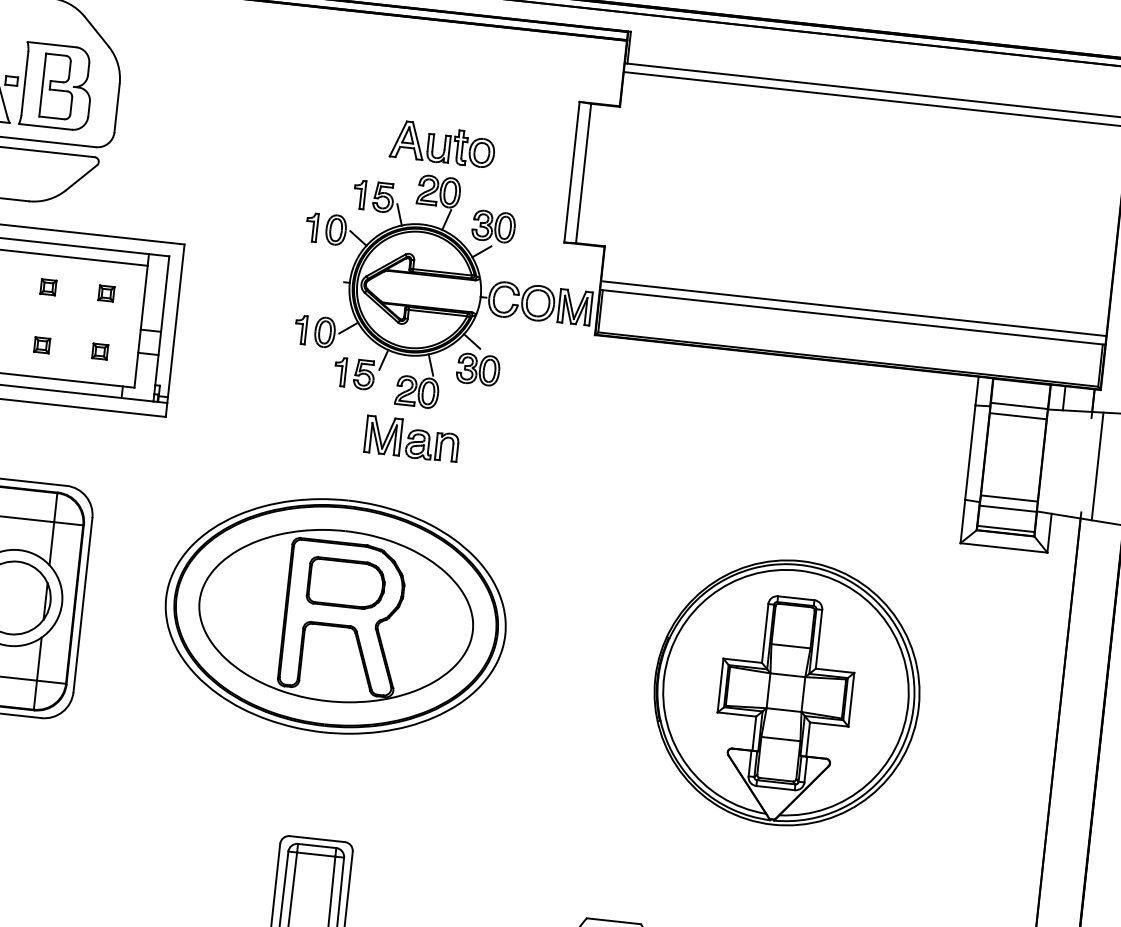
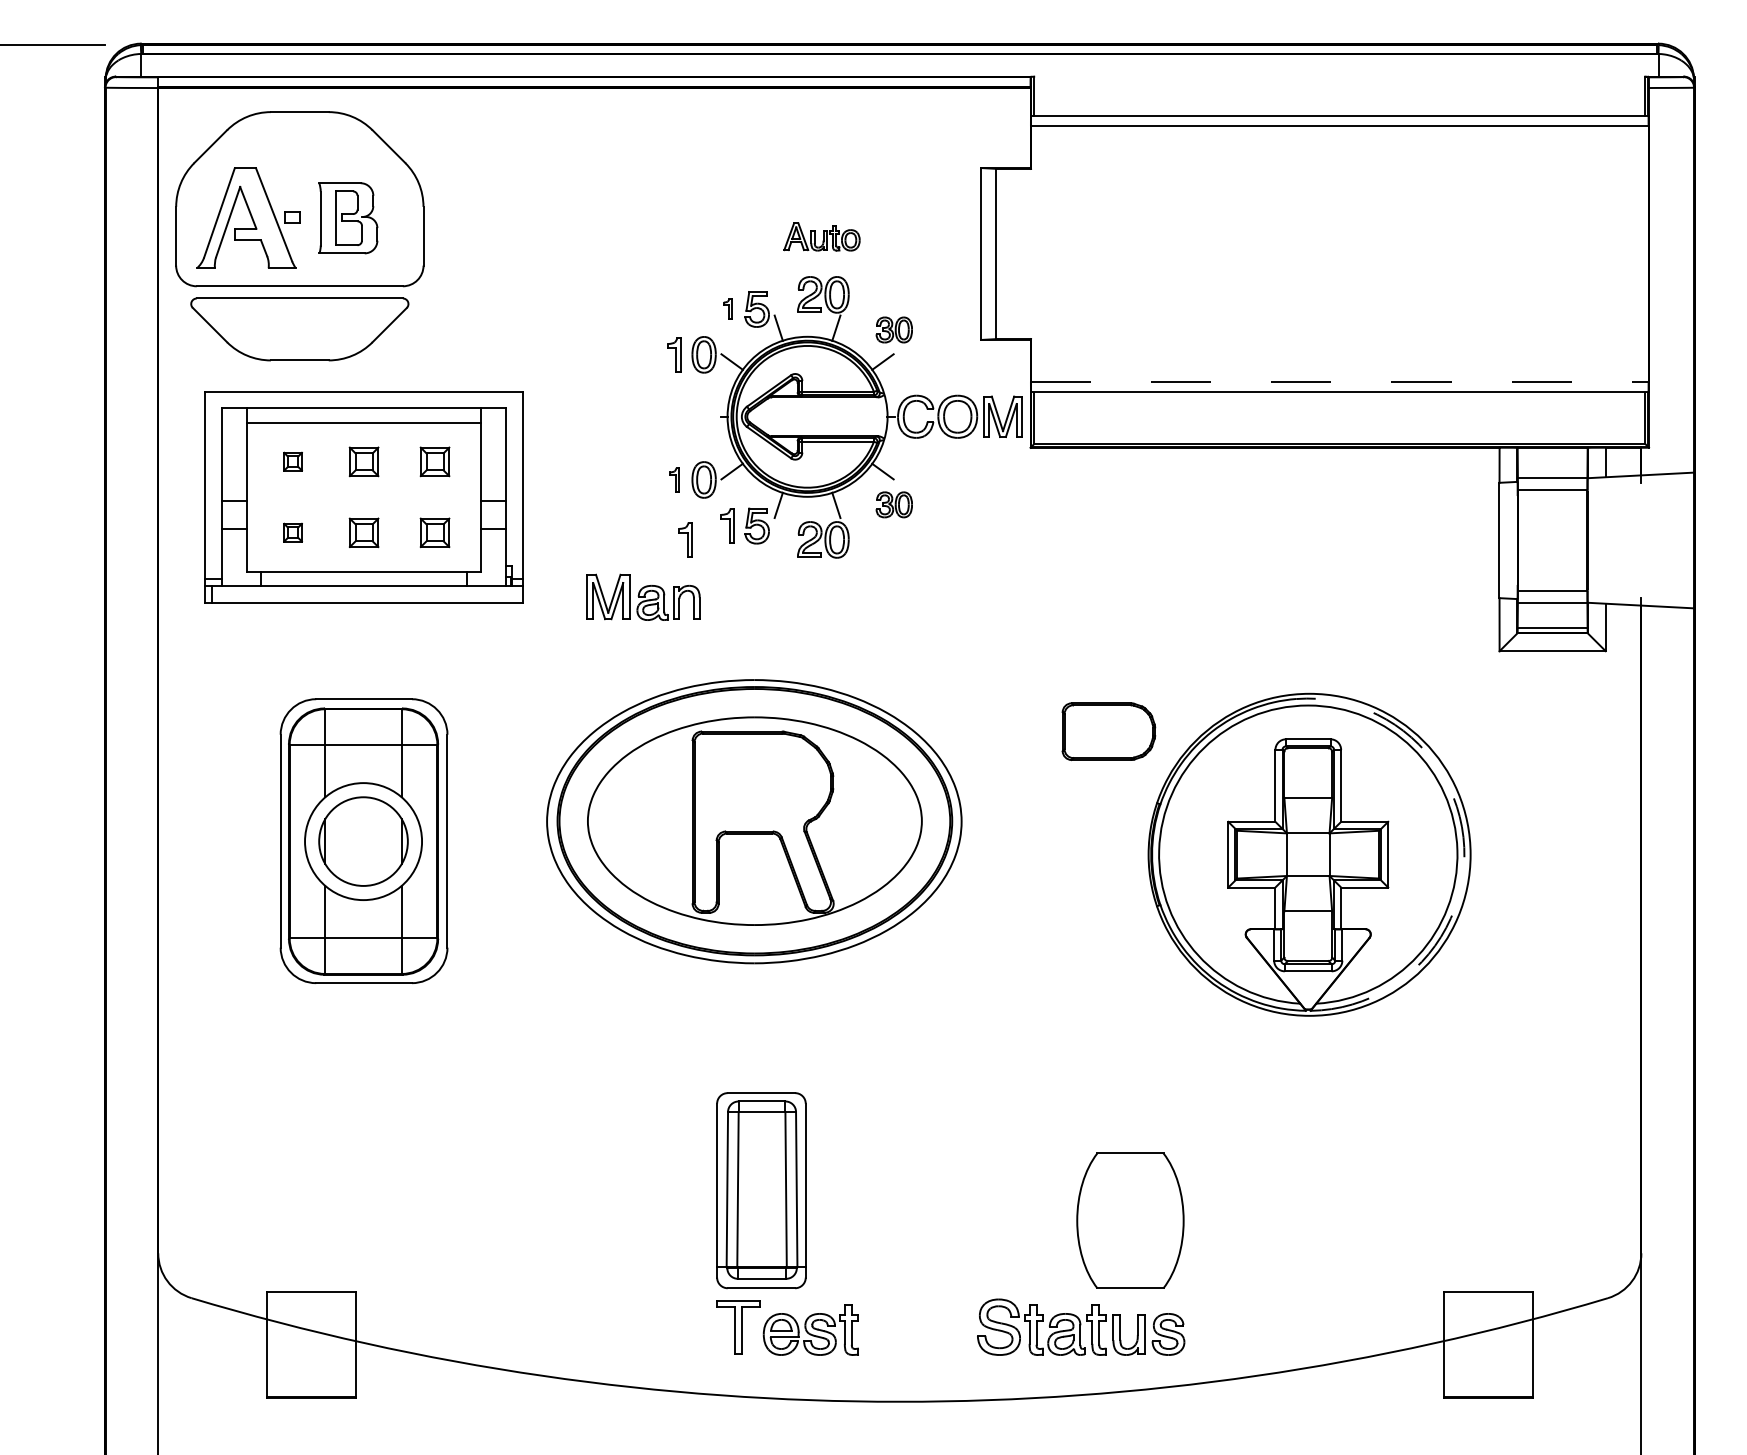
part: (57, 86) -> (348, 218), size x0.7
part: (442, 143) -> (821, 236), size x0.6
part: (359, 194) -> (727, 308), size x0.6
part: (494, 226) -> (894, 329), size x0.7
part: (48, 287) -> (363, 461), size x1.6
part: (106, 293) -> (434, 461), size x1.6
line: (853, 308) -> (1339, 381), solid -> dashed
part: (300, 329) -> (674, 479), size x0.7
part: (41, 345) -> (363, 532), size x1.6
part: (99, 351) -> (434, 532), size x1.6
part: (478, 369) -> (894, 504), size x0.7
part: (304, 379) -> (685, 539), added
part: (412, 438) -> (643, 596), moved
line: (1097, 466) -> (1655, 540), removed
part: (346, 583) -> (1108, 731), moved
arc: (914, 700) -> (1464, 847), solid -> dashed

